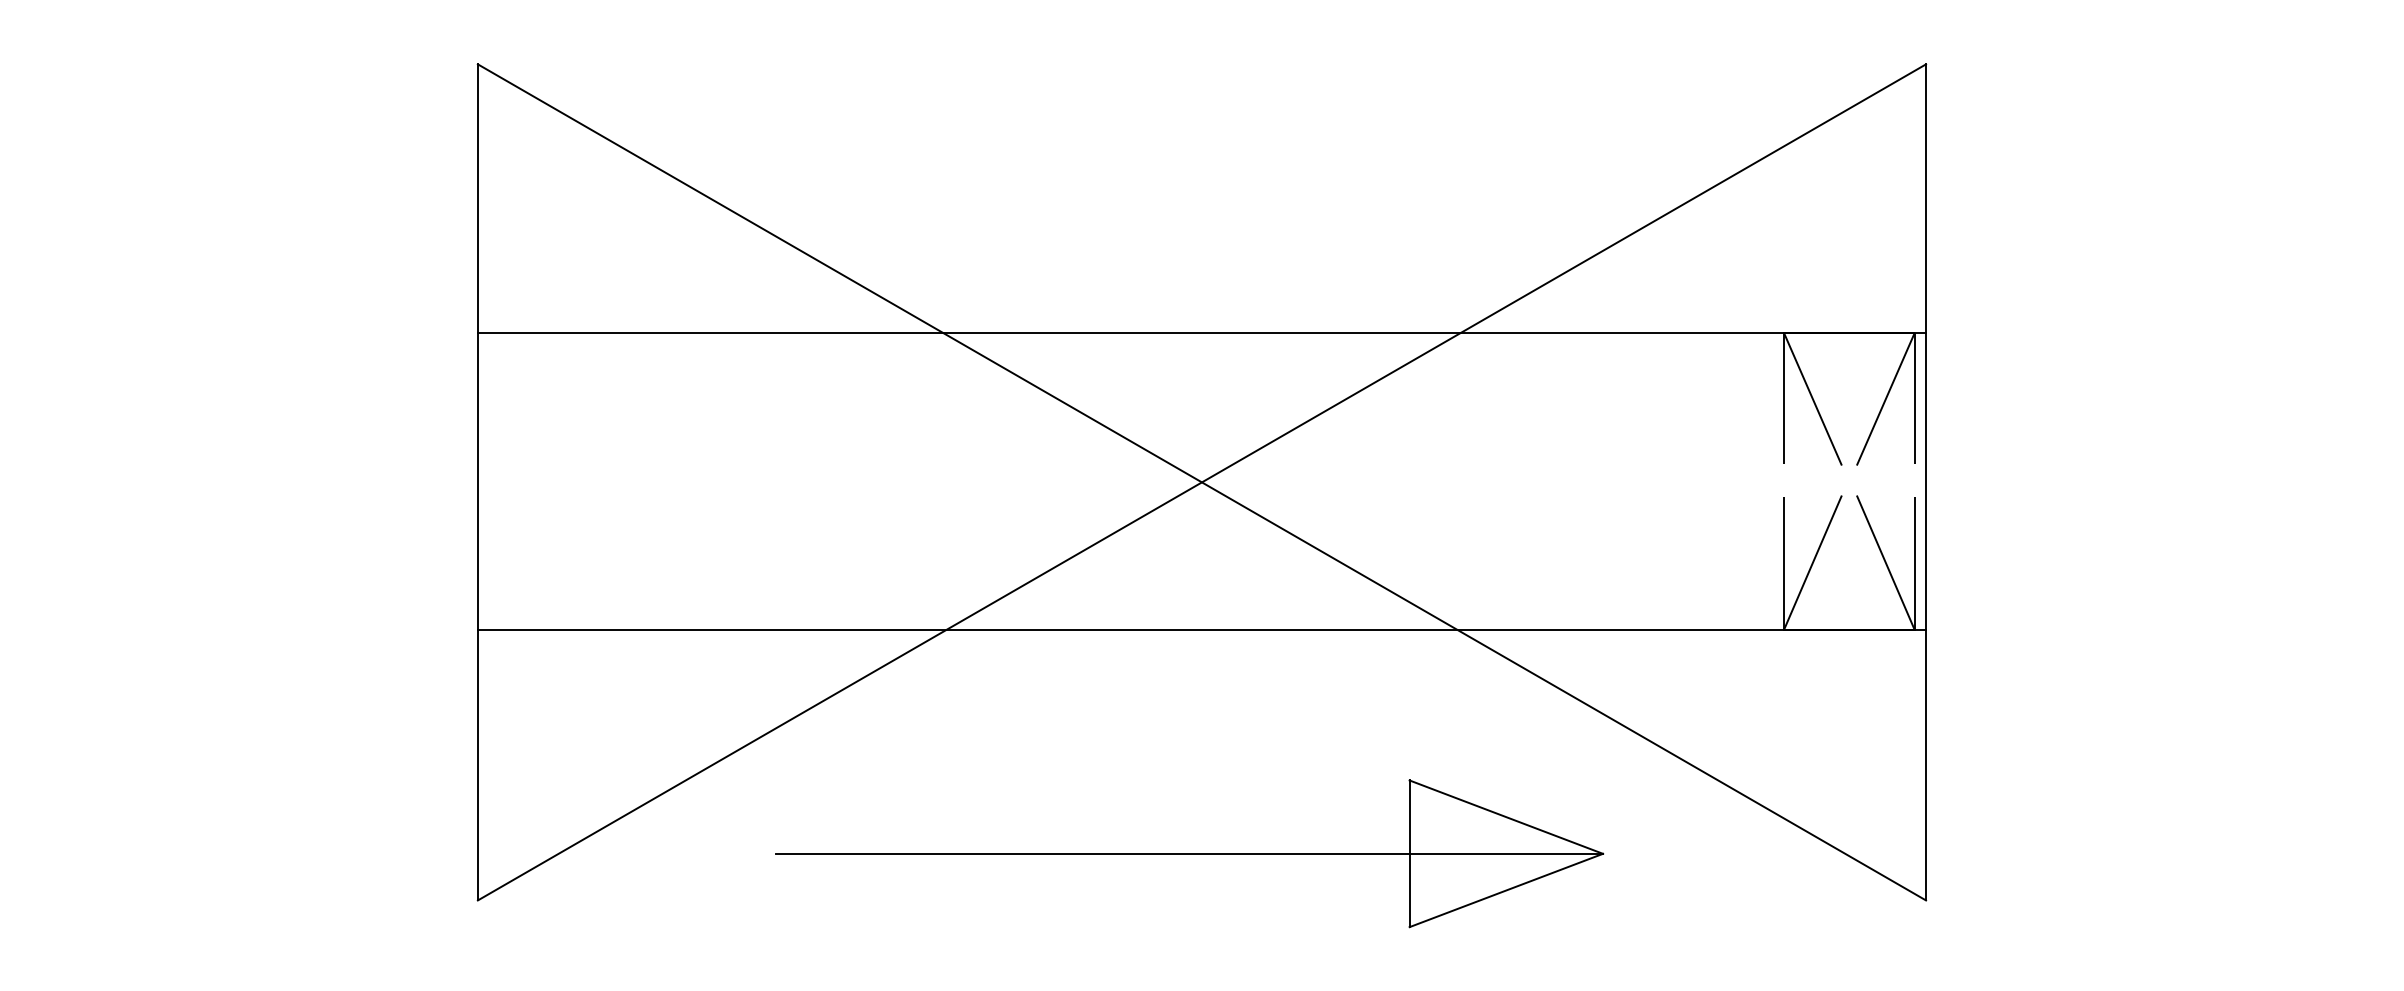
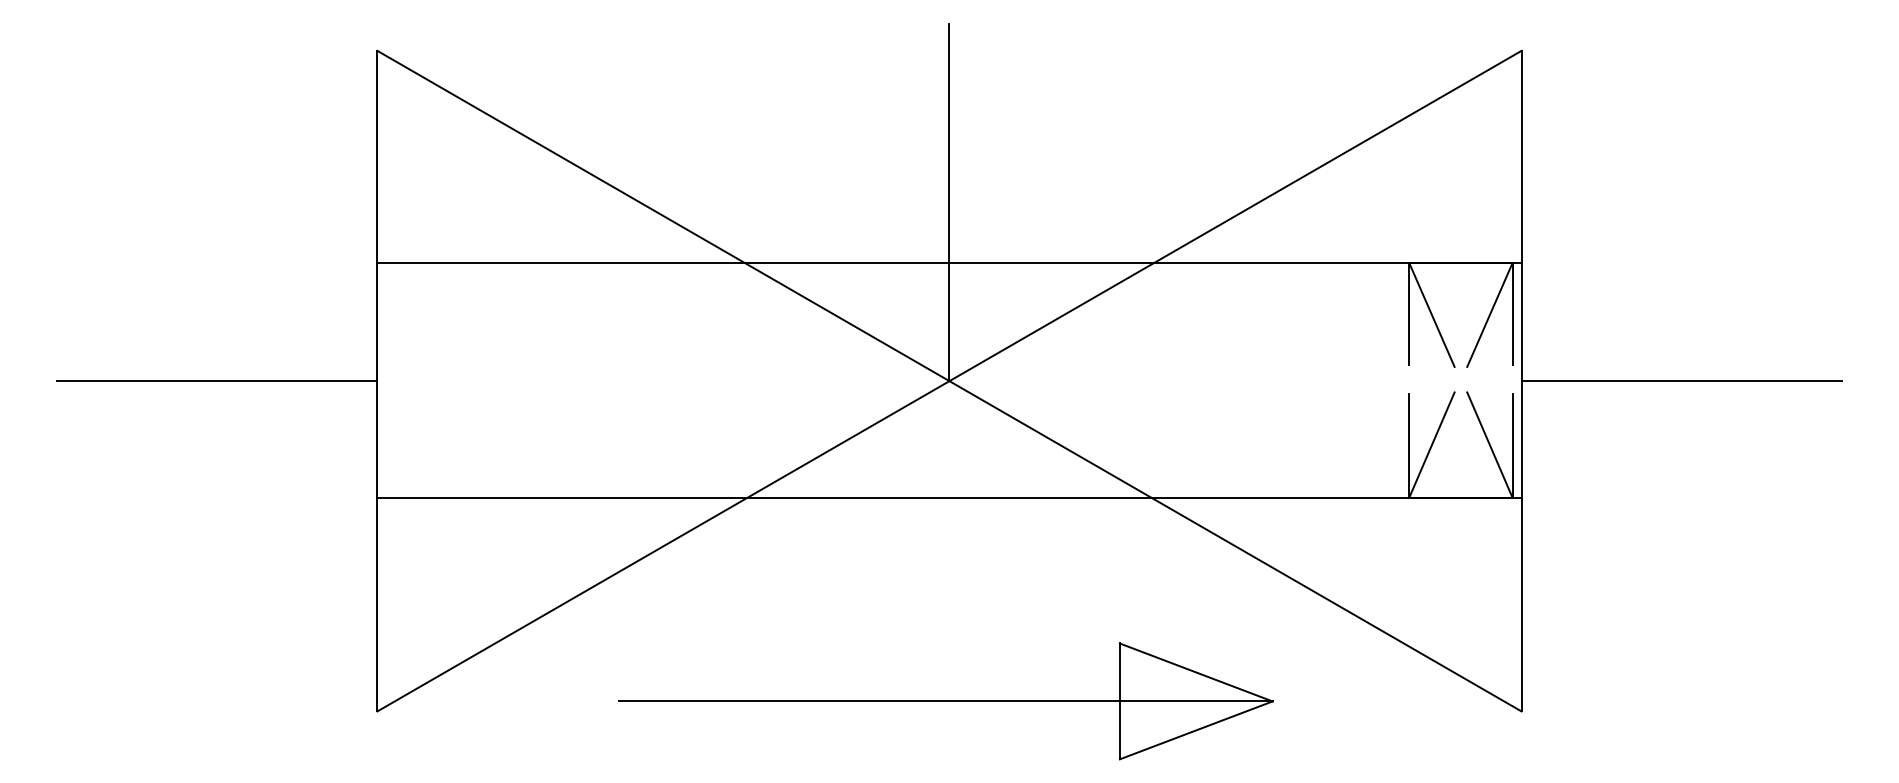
line: (1201, 255) -> (949, 201), added
line: (274, 482) -> (216, 381), added
line: (2128, 482) -> (1681, 381), added
part: (1189, 853) -> (945, 701), moved

